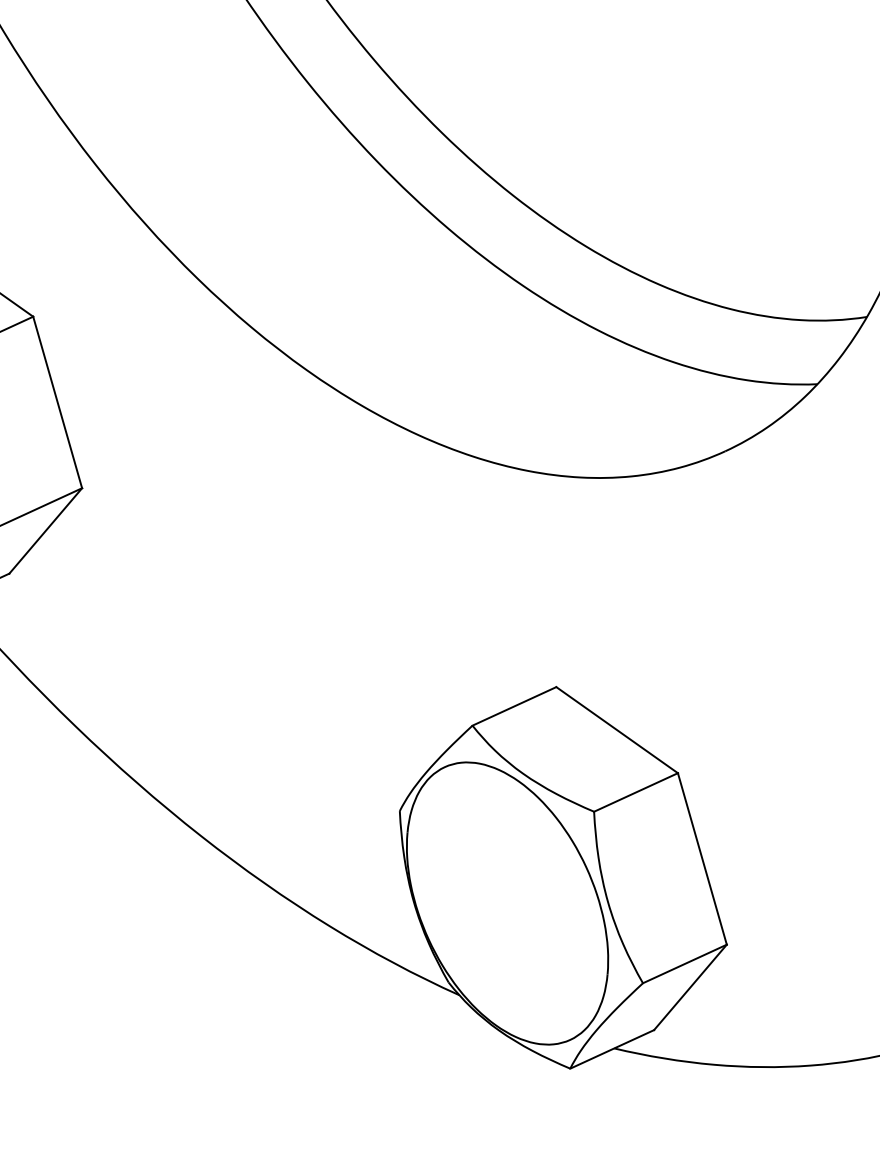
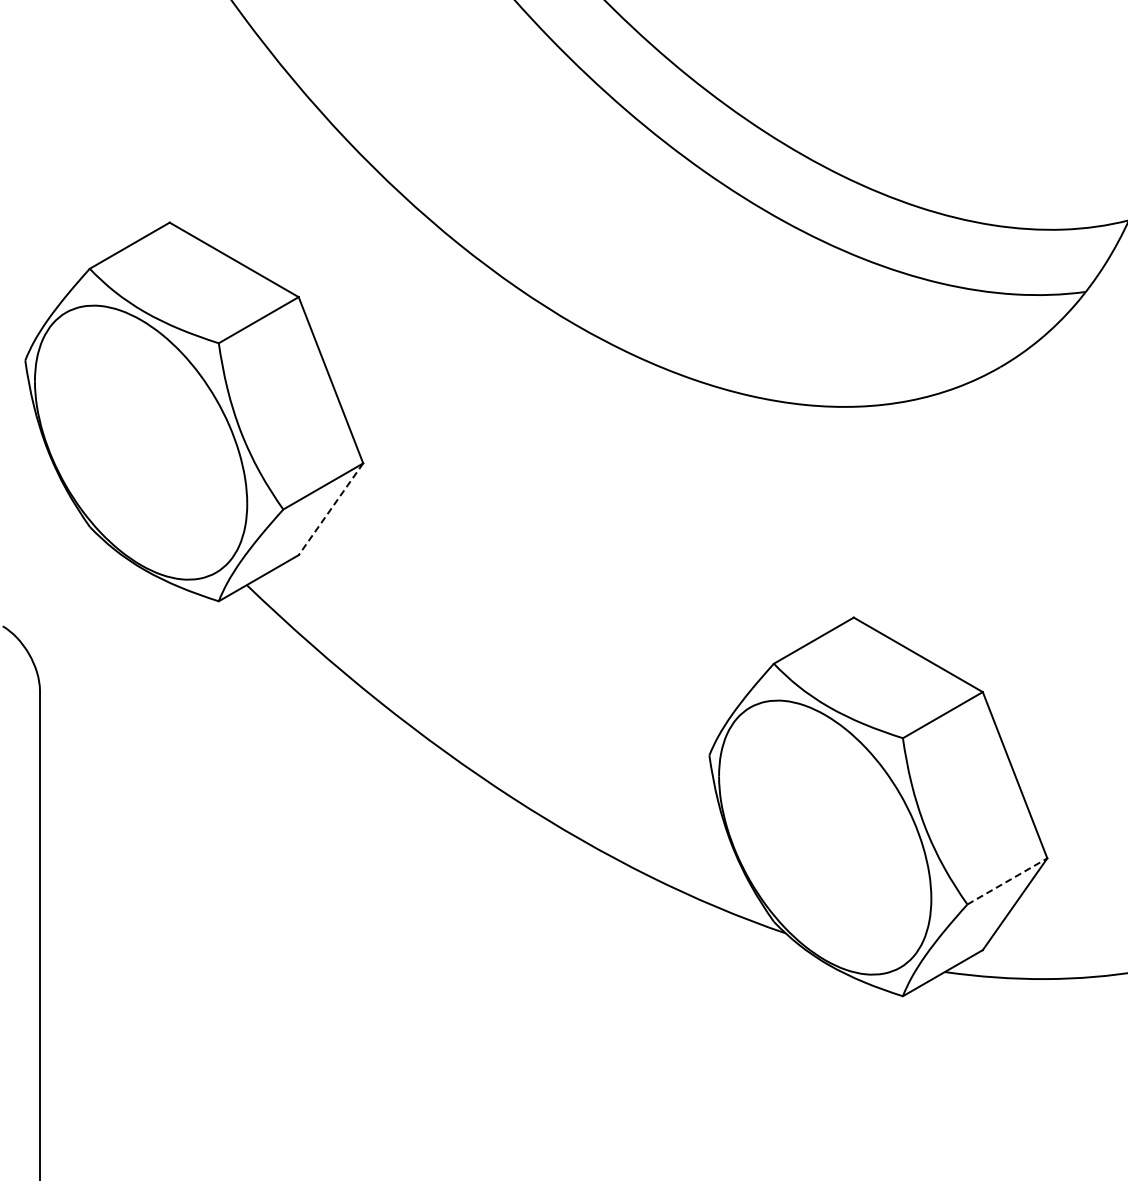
line: (45, 531) -> (330, 509), solid -> dashed
line: (685, 964) -> (1007, 881), solid -> dashed

